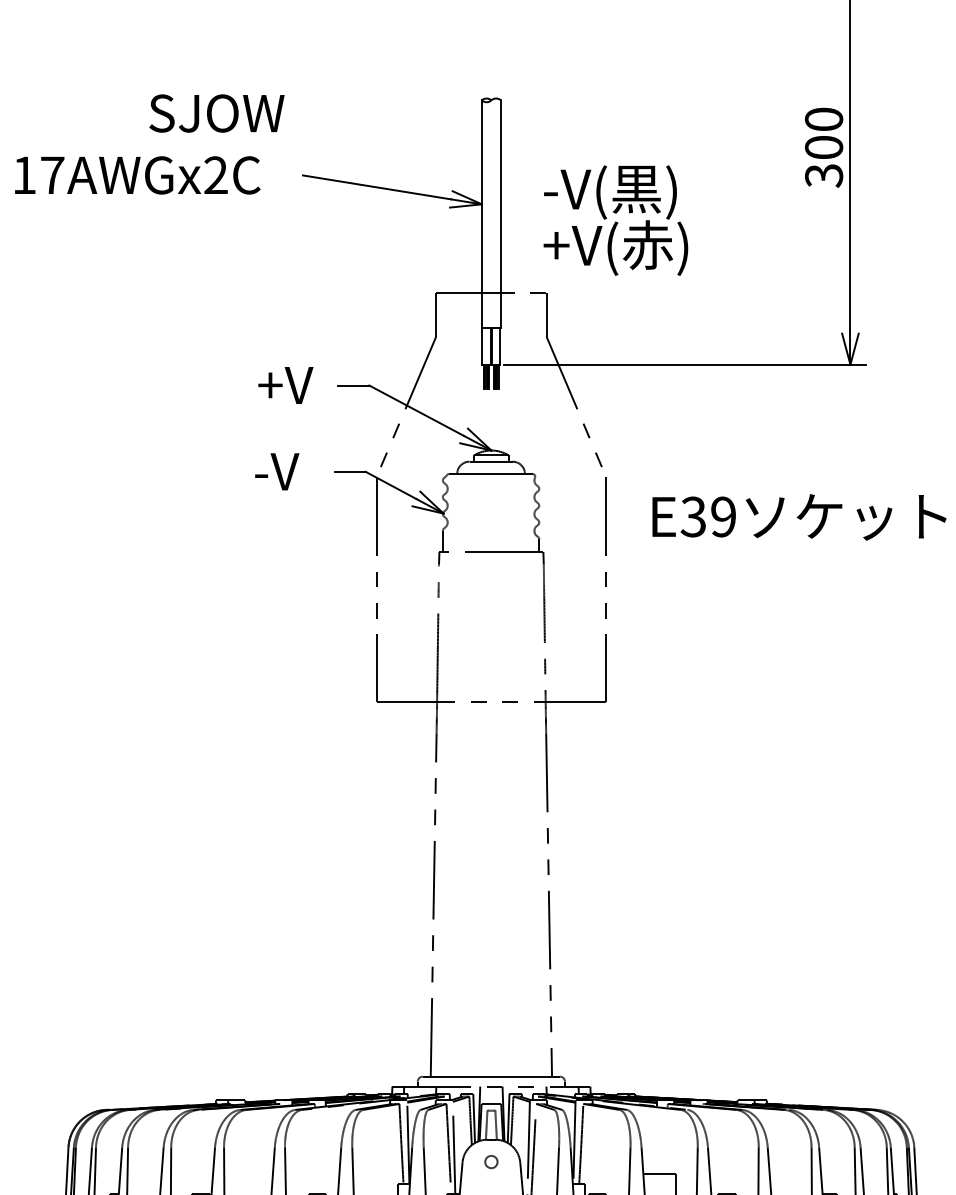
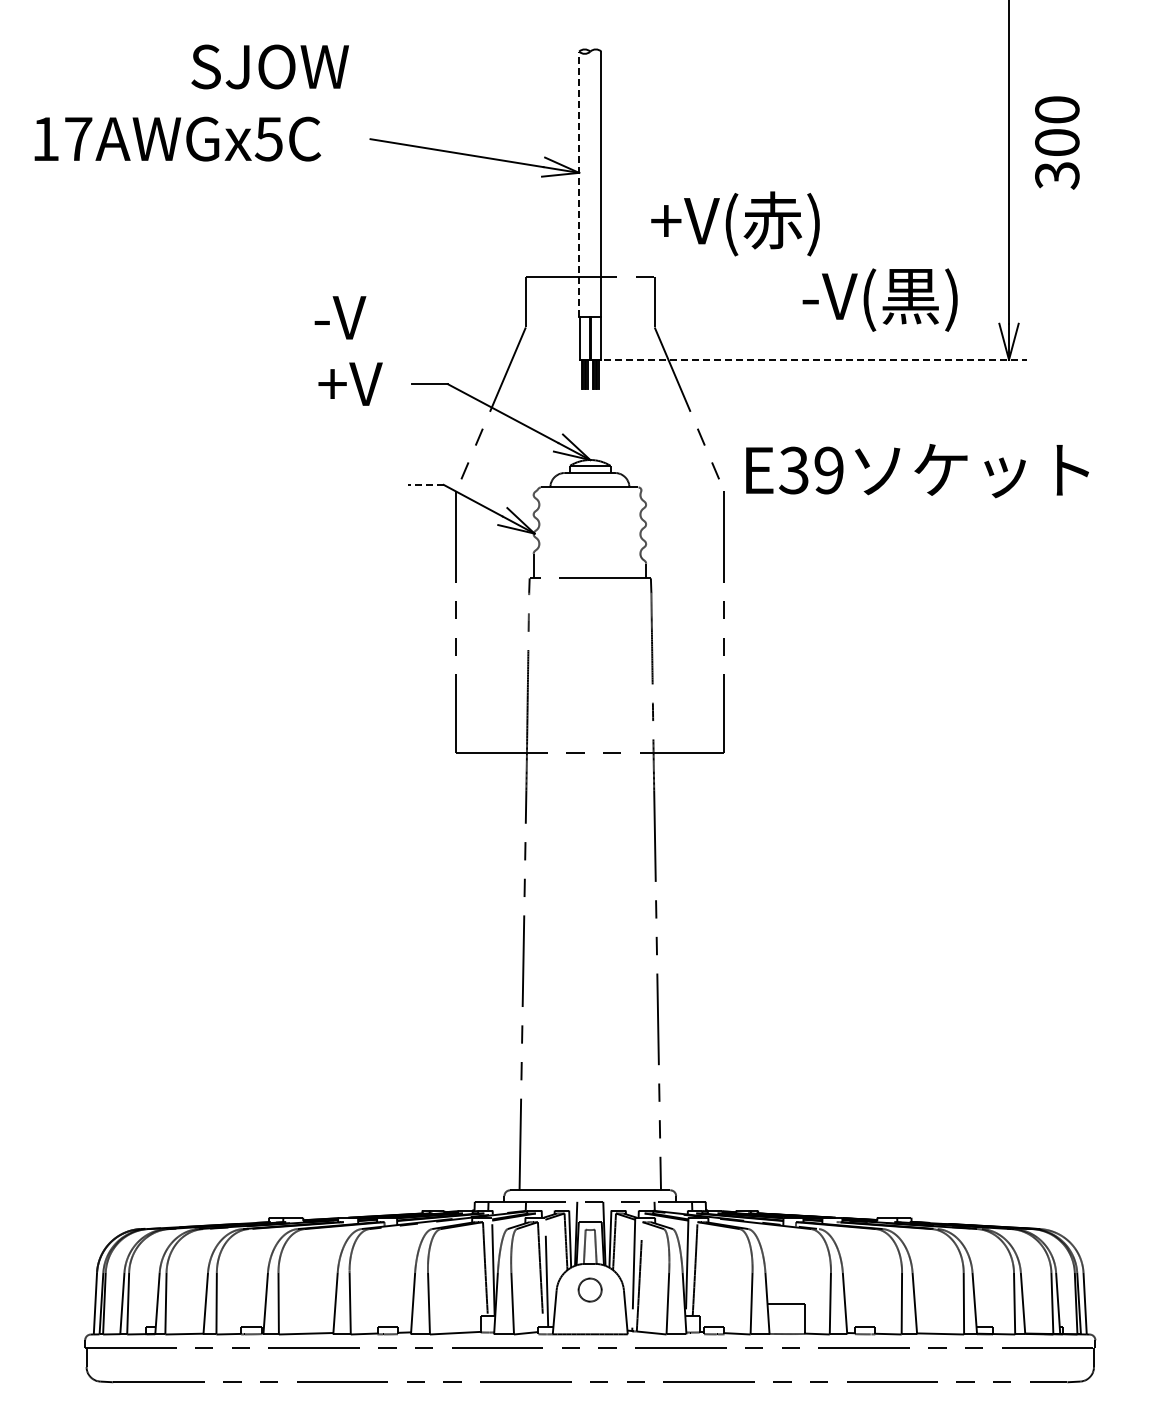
text: (824, 147) -> (1057, 142), moved
text: (215, 174) -> (268, 138), 17AWGx2C -> 17AWGx5C
text: (609, 192) -> (879, 299), moved
line: (482, 213) -> (579, 183), solid -> dashed
line: (685, 364) -> (816, 359), solid -> dashed
text: (277, 471) -> (340, 317), moved
line: (350, 471) -> (425, 484), solid -> dashed
text: (799, 517) -> (917, 471), moved
circle: (491, 1161) -> (590, 1289), size x1.6

